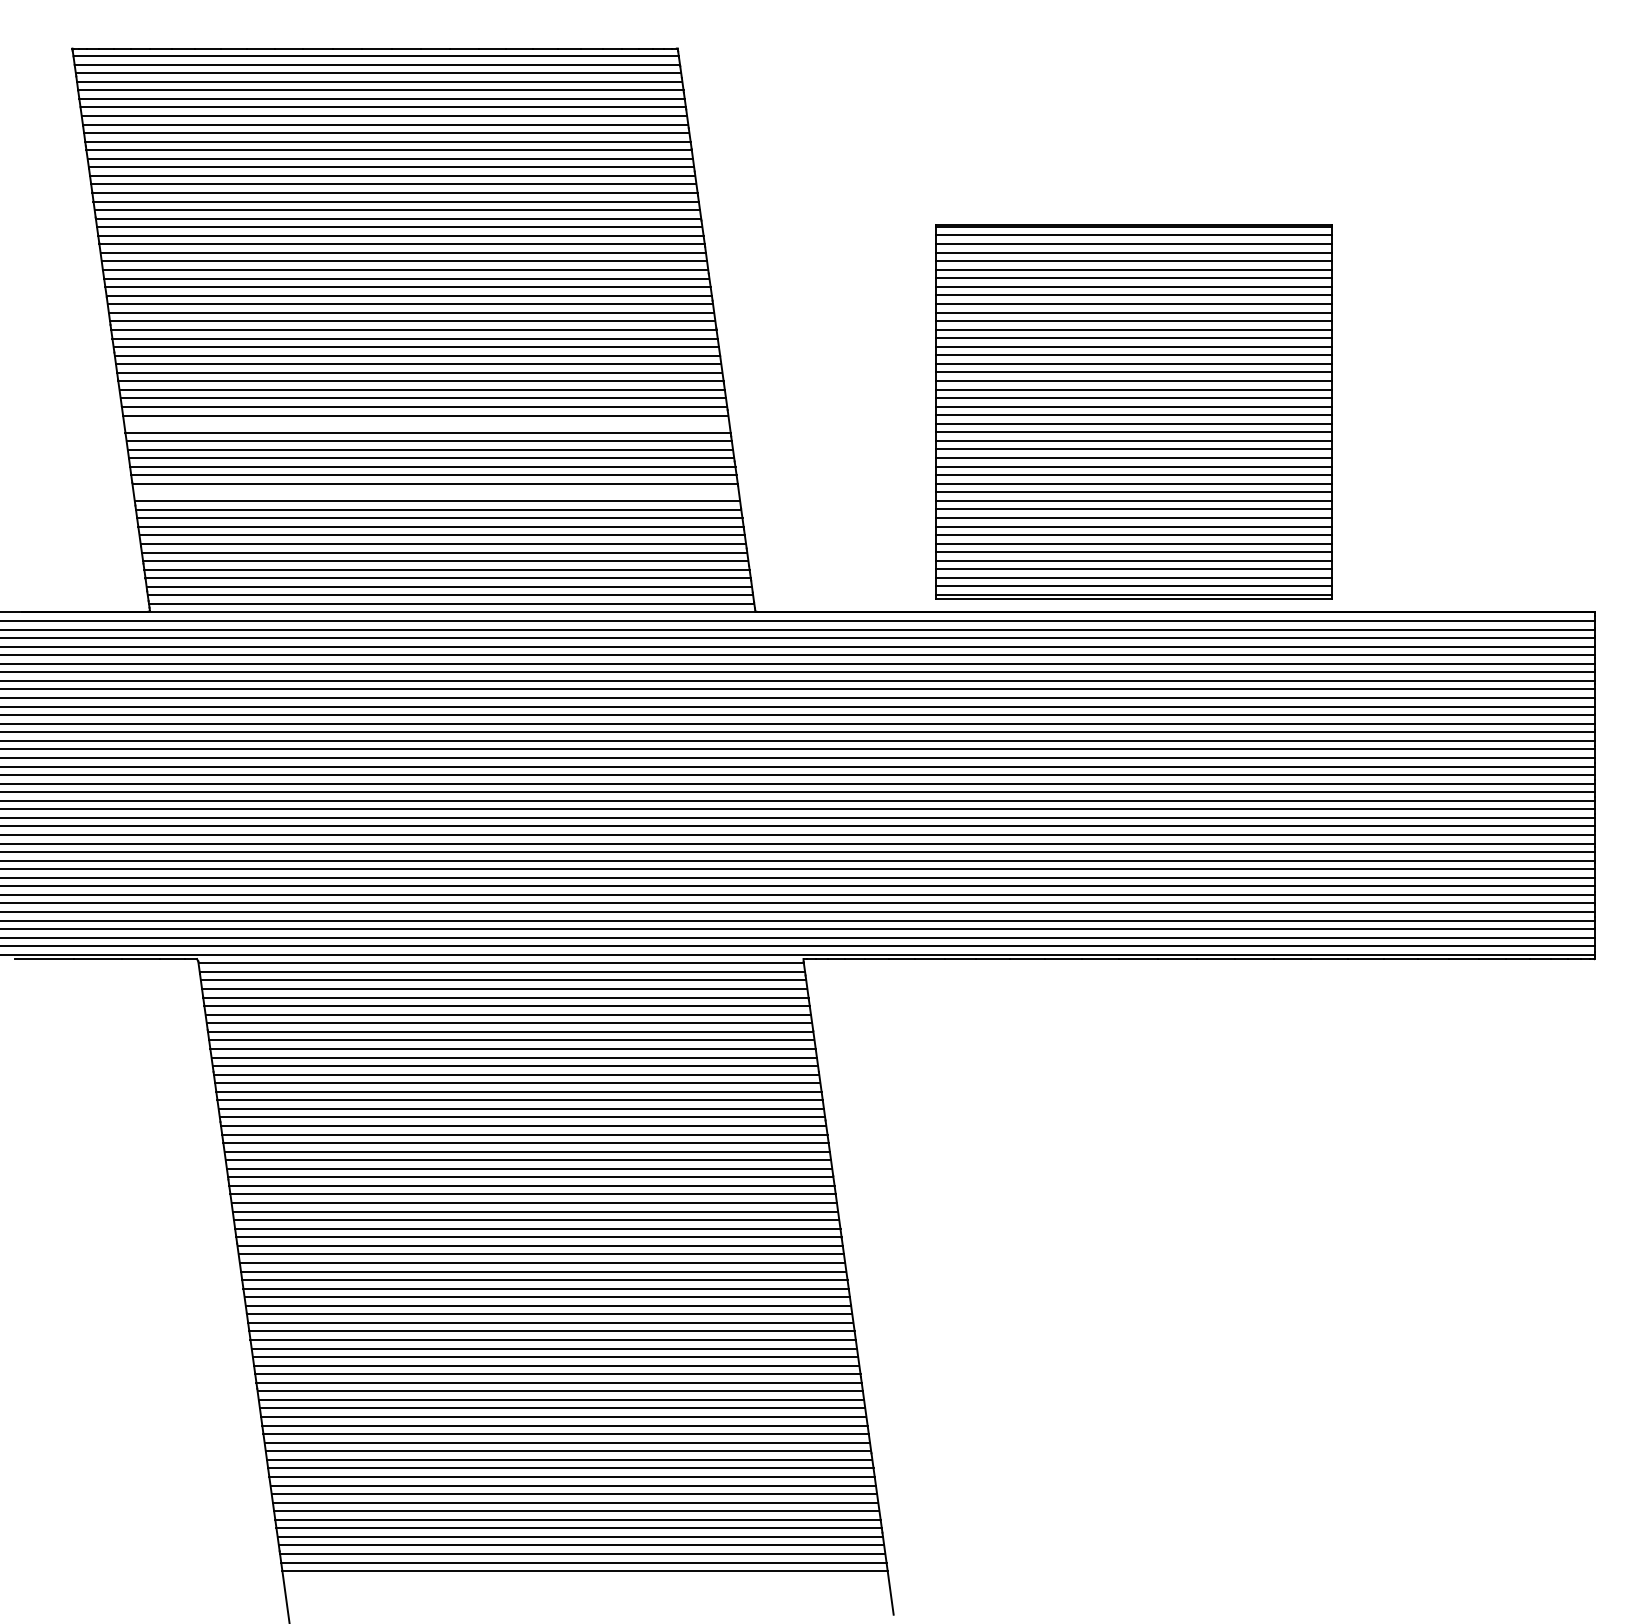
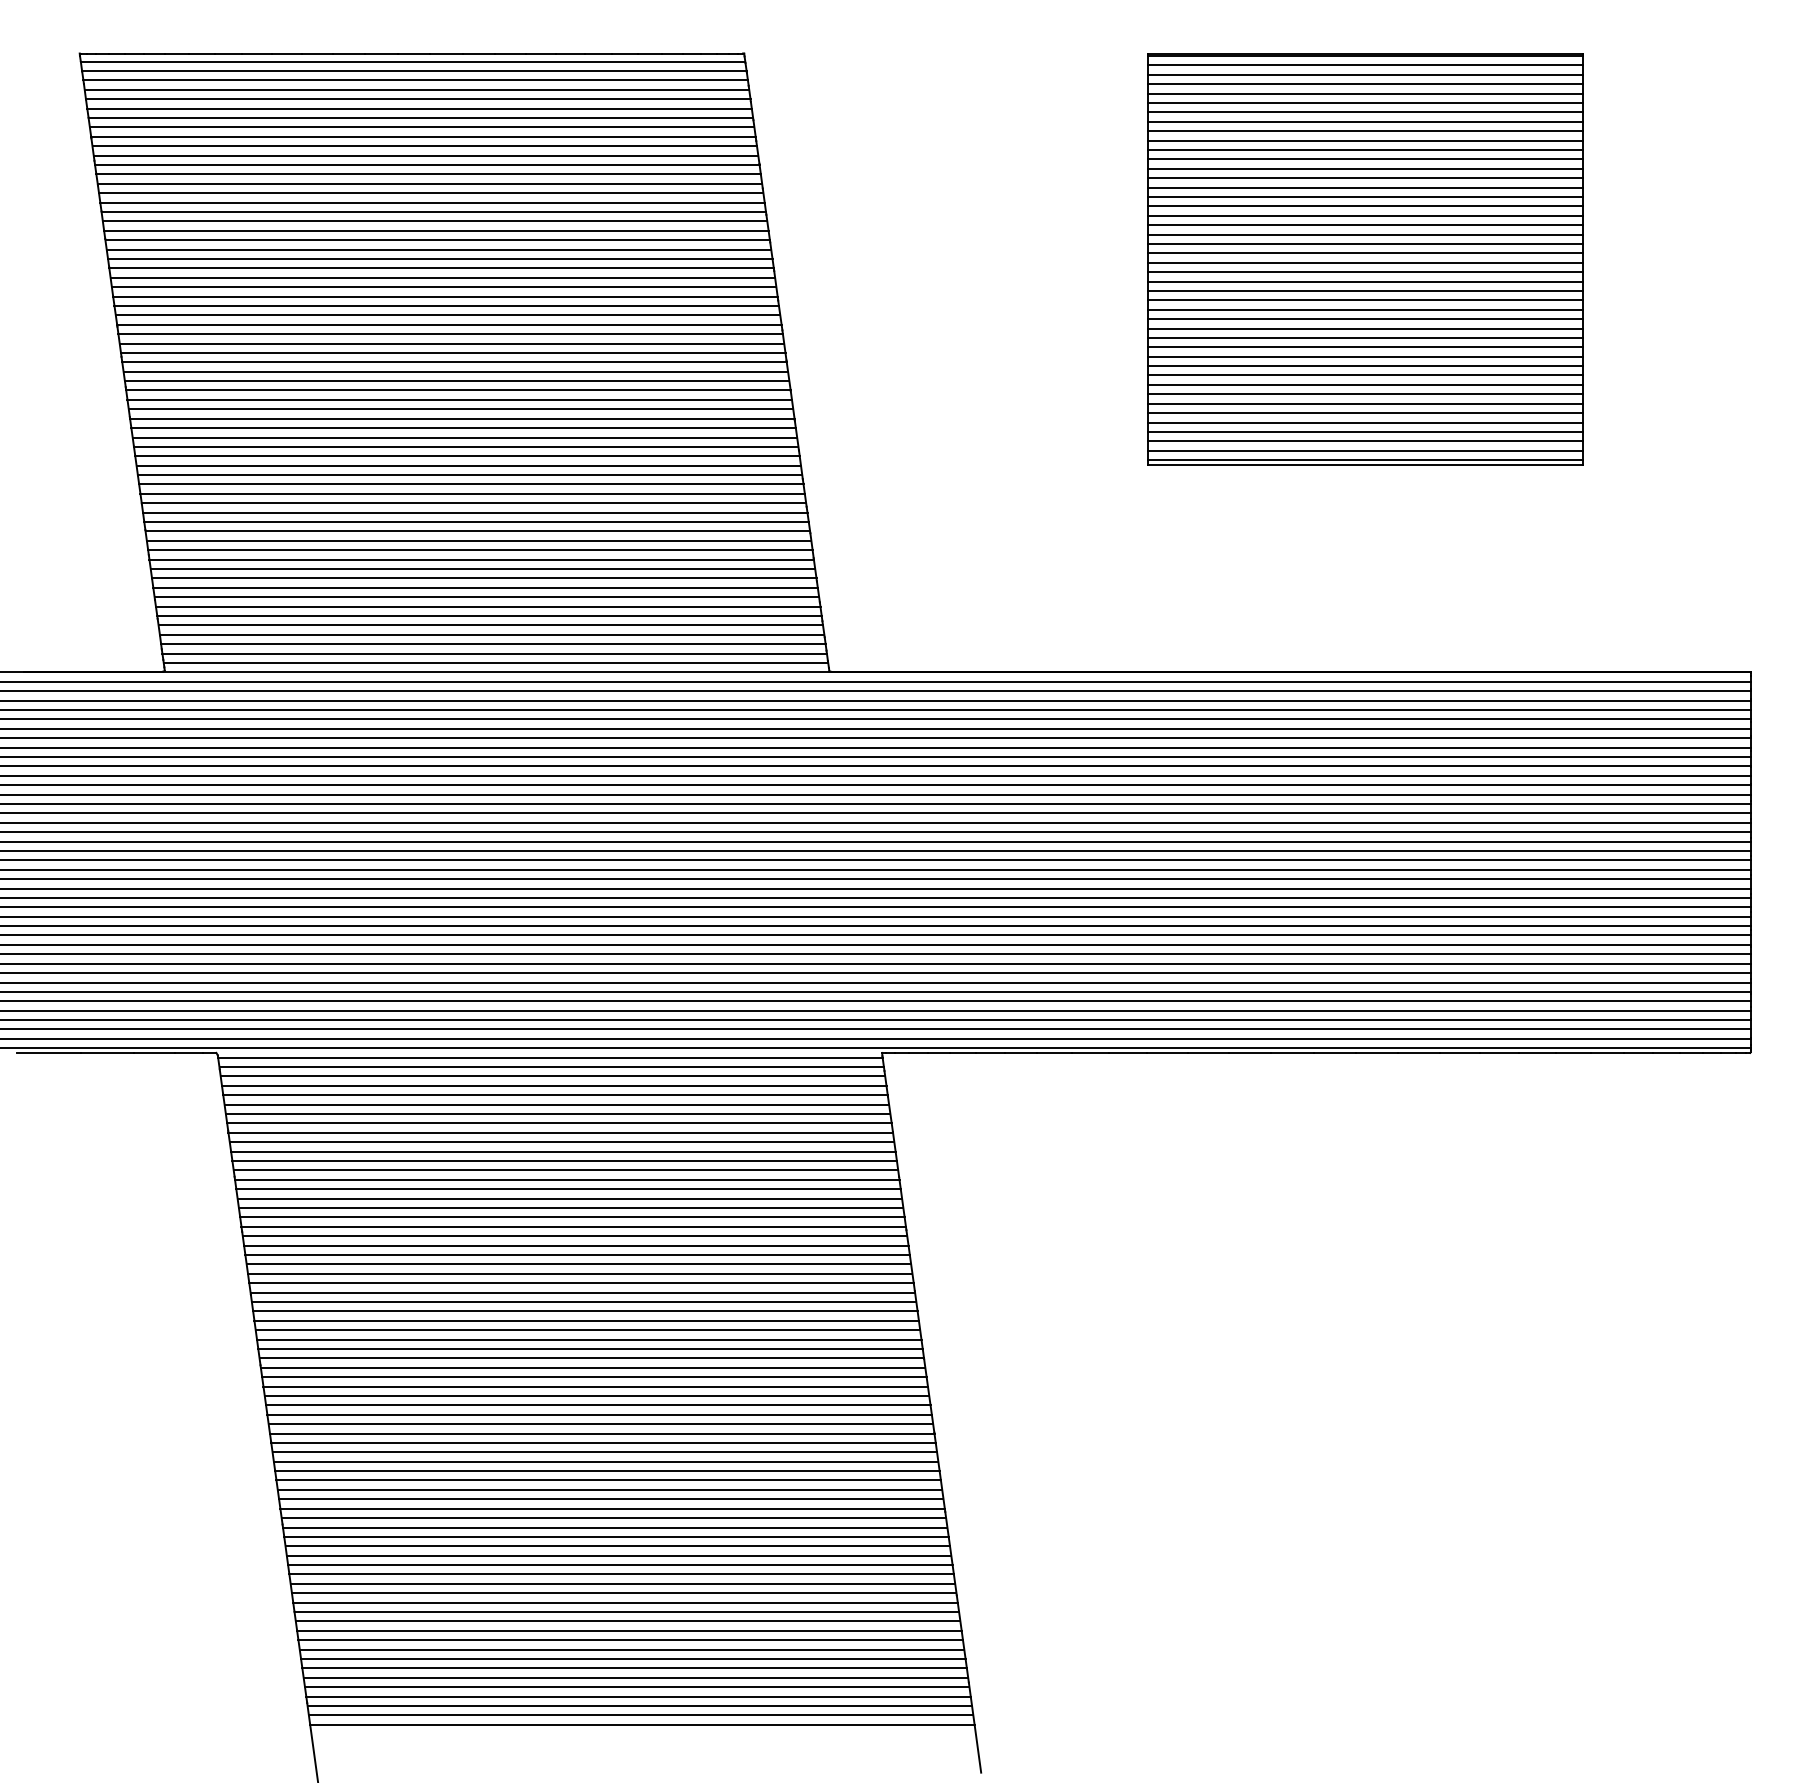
part: (1133, 411) -> (1365, 258), moved
line: (426, 424) -> (468, 466), added
line: (436, 492) -> (479, 540), added

